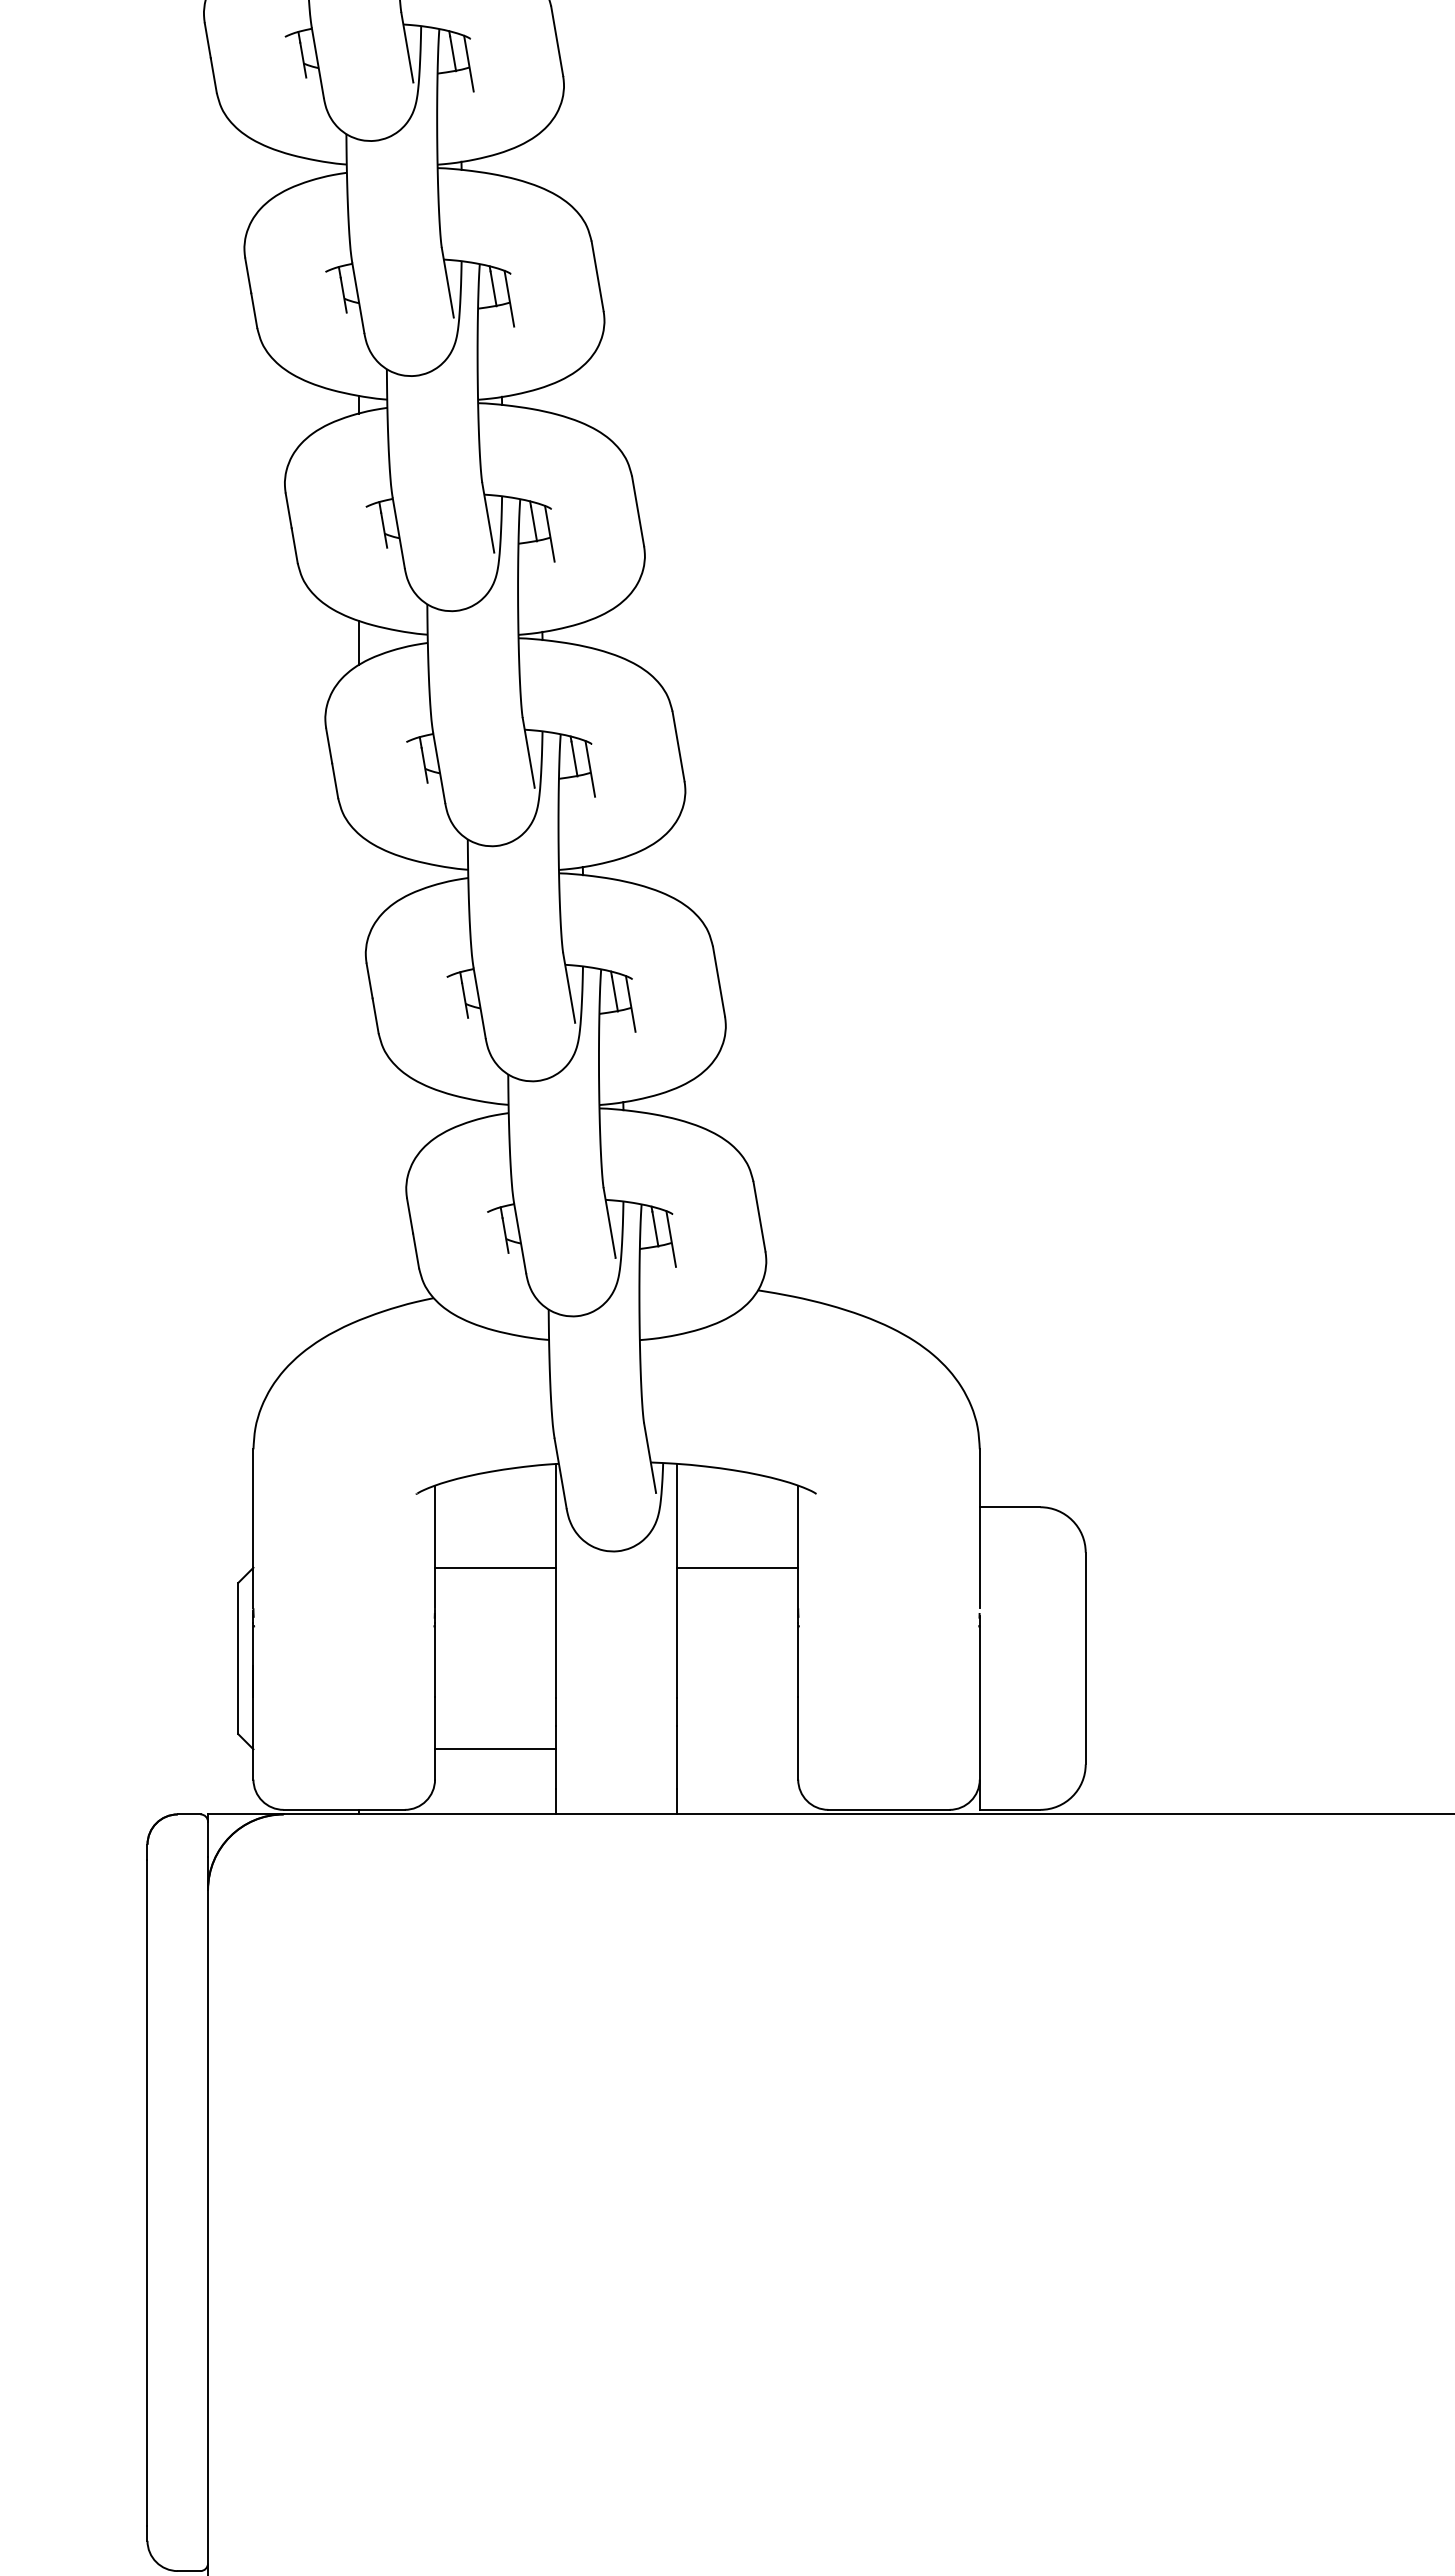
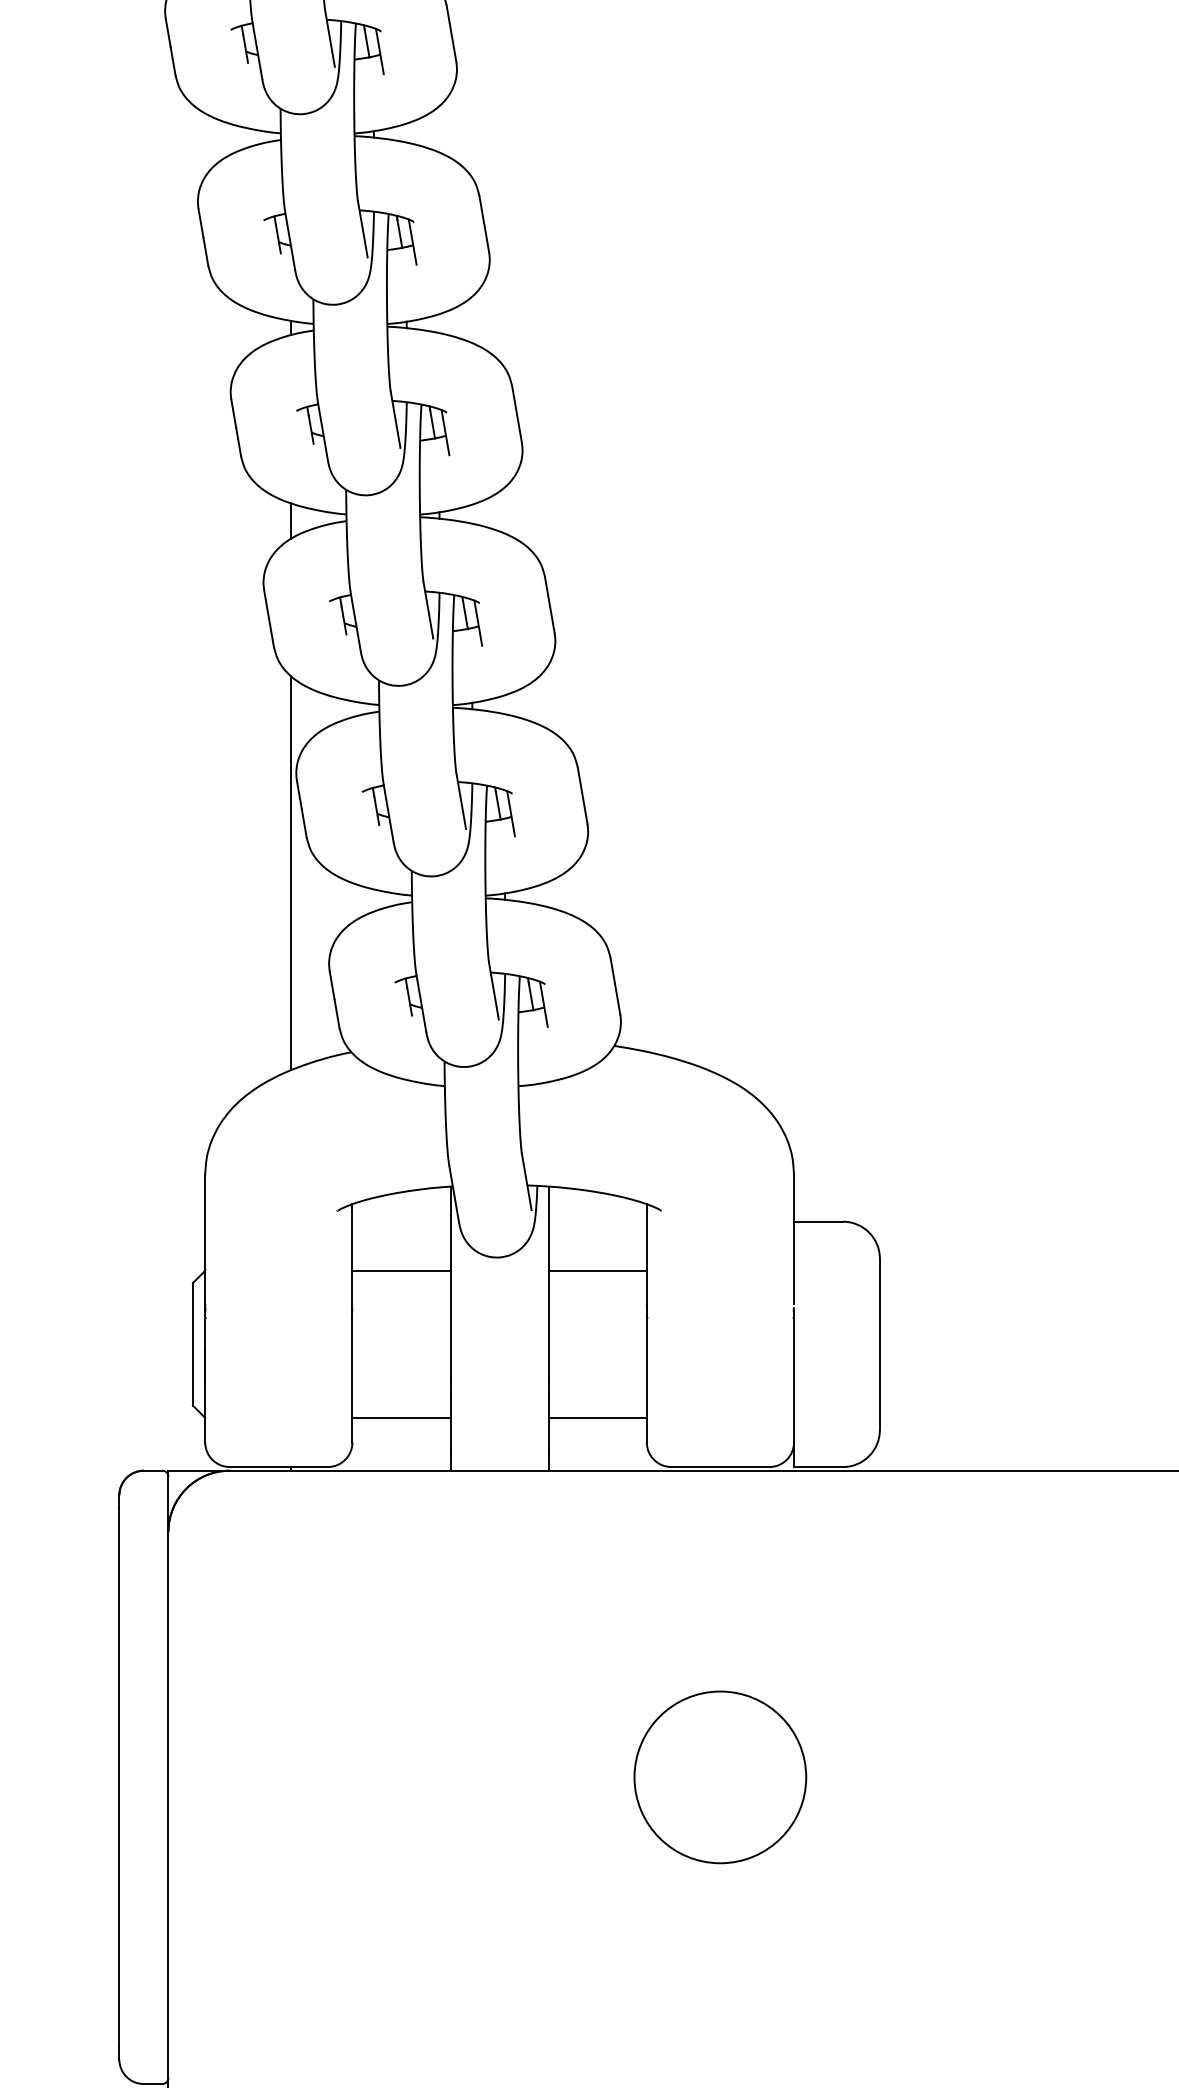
line: (359, 1077) -> (291, 873), added
line: (737, 1749) -> (597, 1418), added
circle: (888, 2192) -> (720, 1777), added

